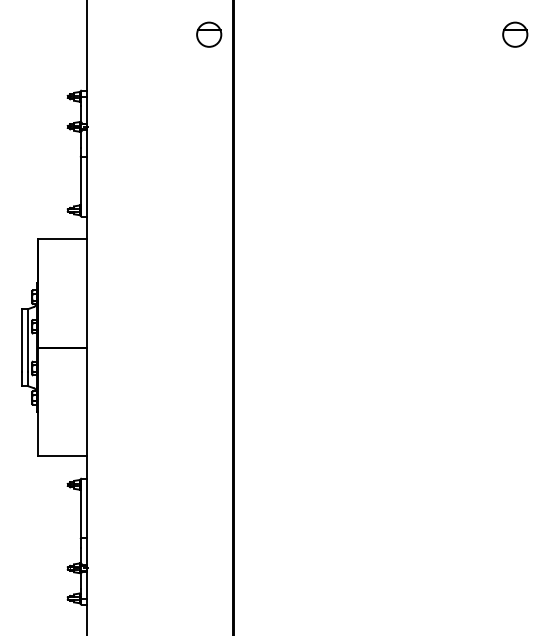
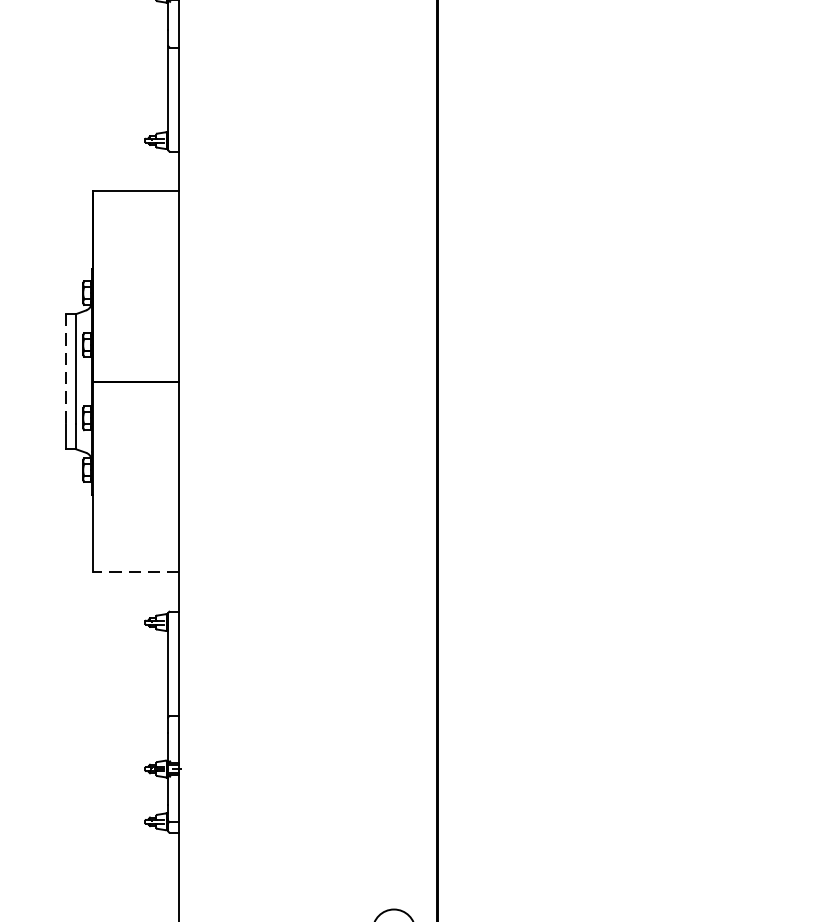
line: (22, 340) -> (66, 369), solid -> dashed
line: (61, 456) -> (134, 572), solid -> dashed

